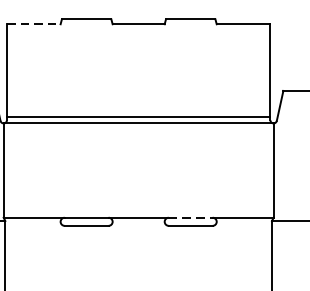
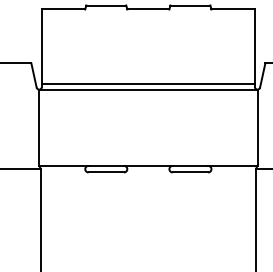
line: (33, 24) -> (63, 9), dashed -> solid
line: (190, 217) -> (190, 165), dashed -> solid

